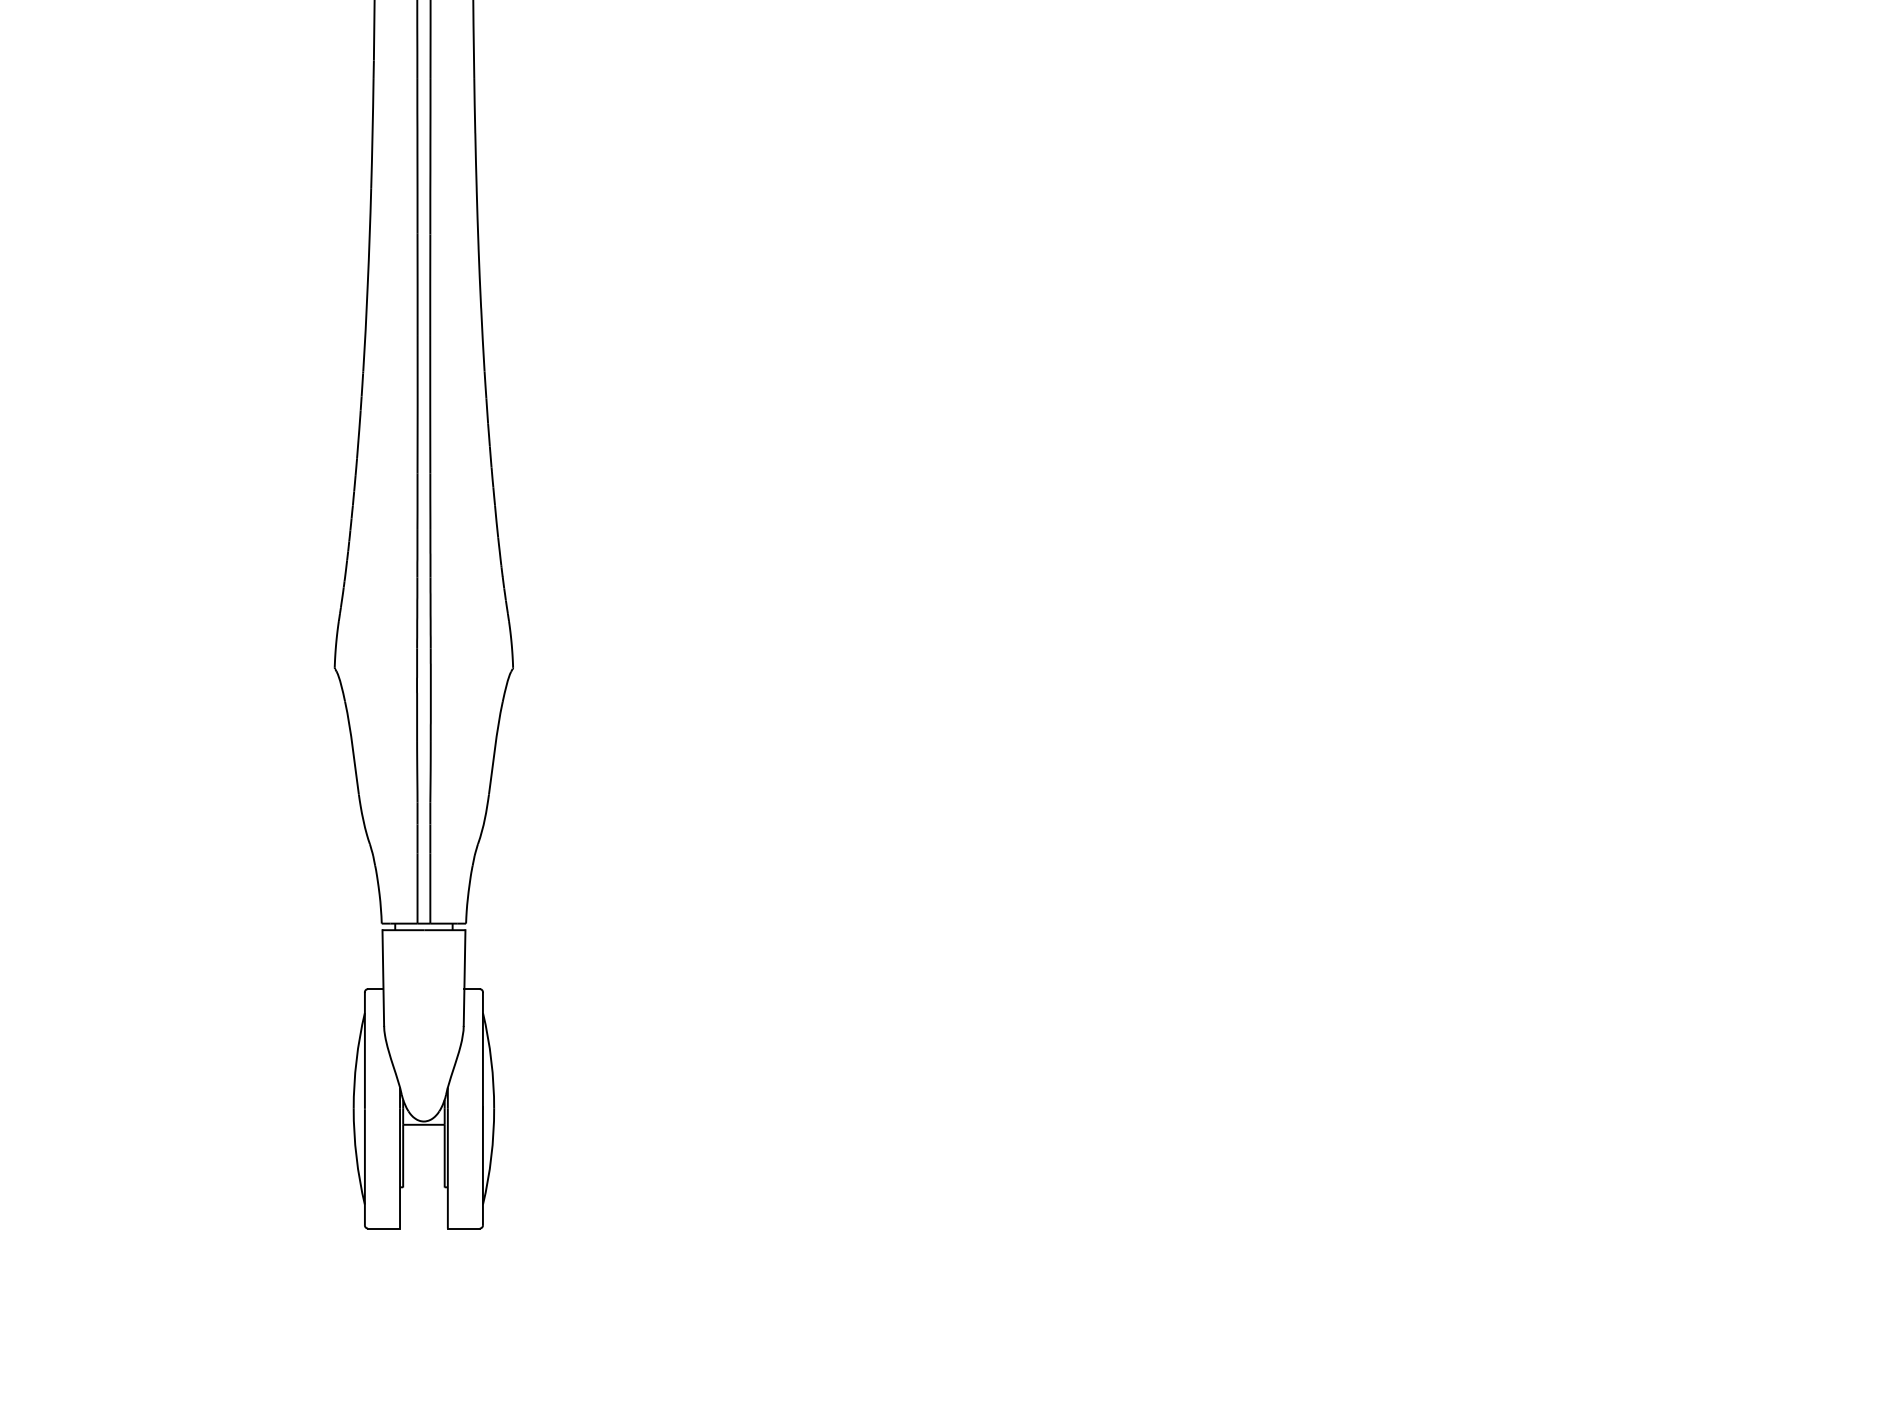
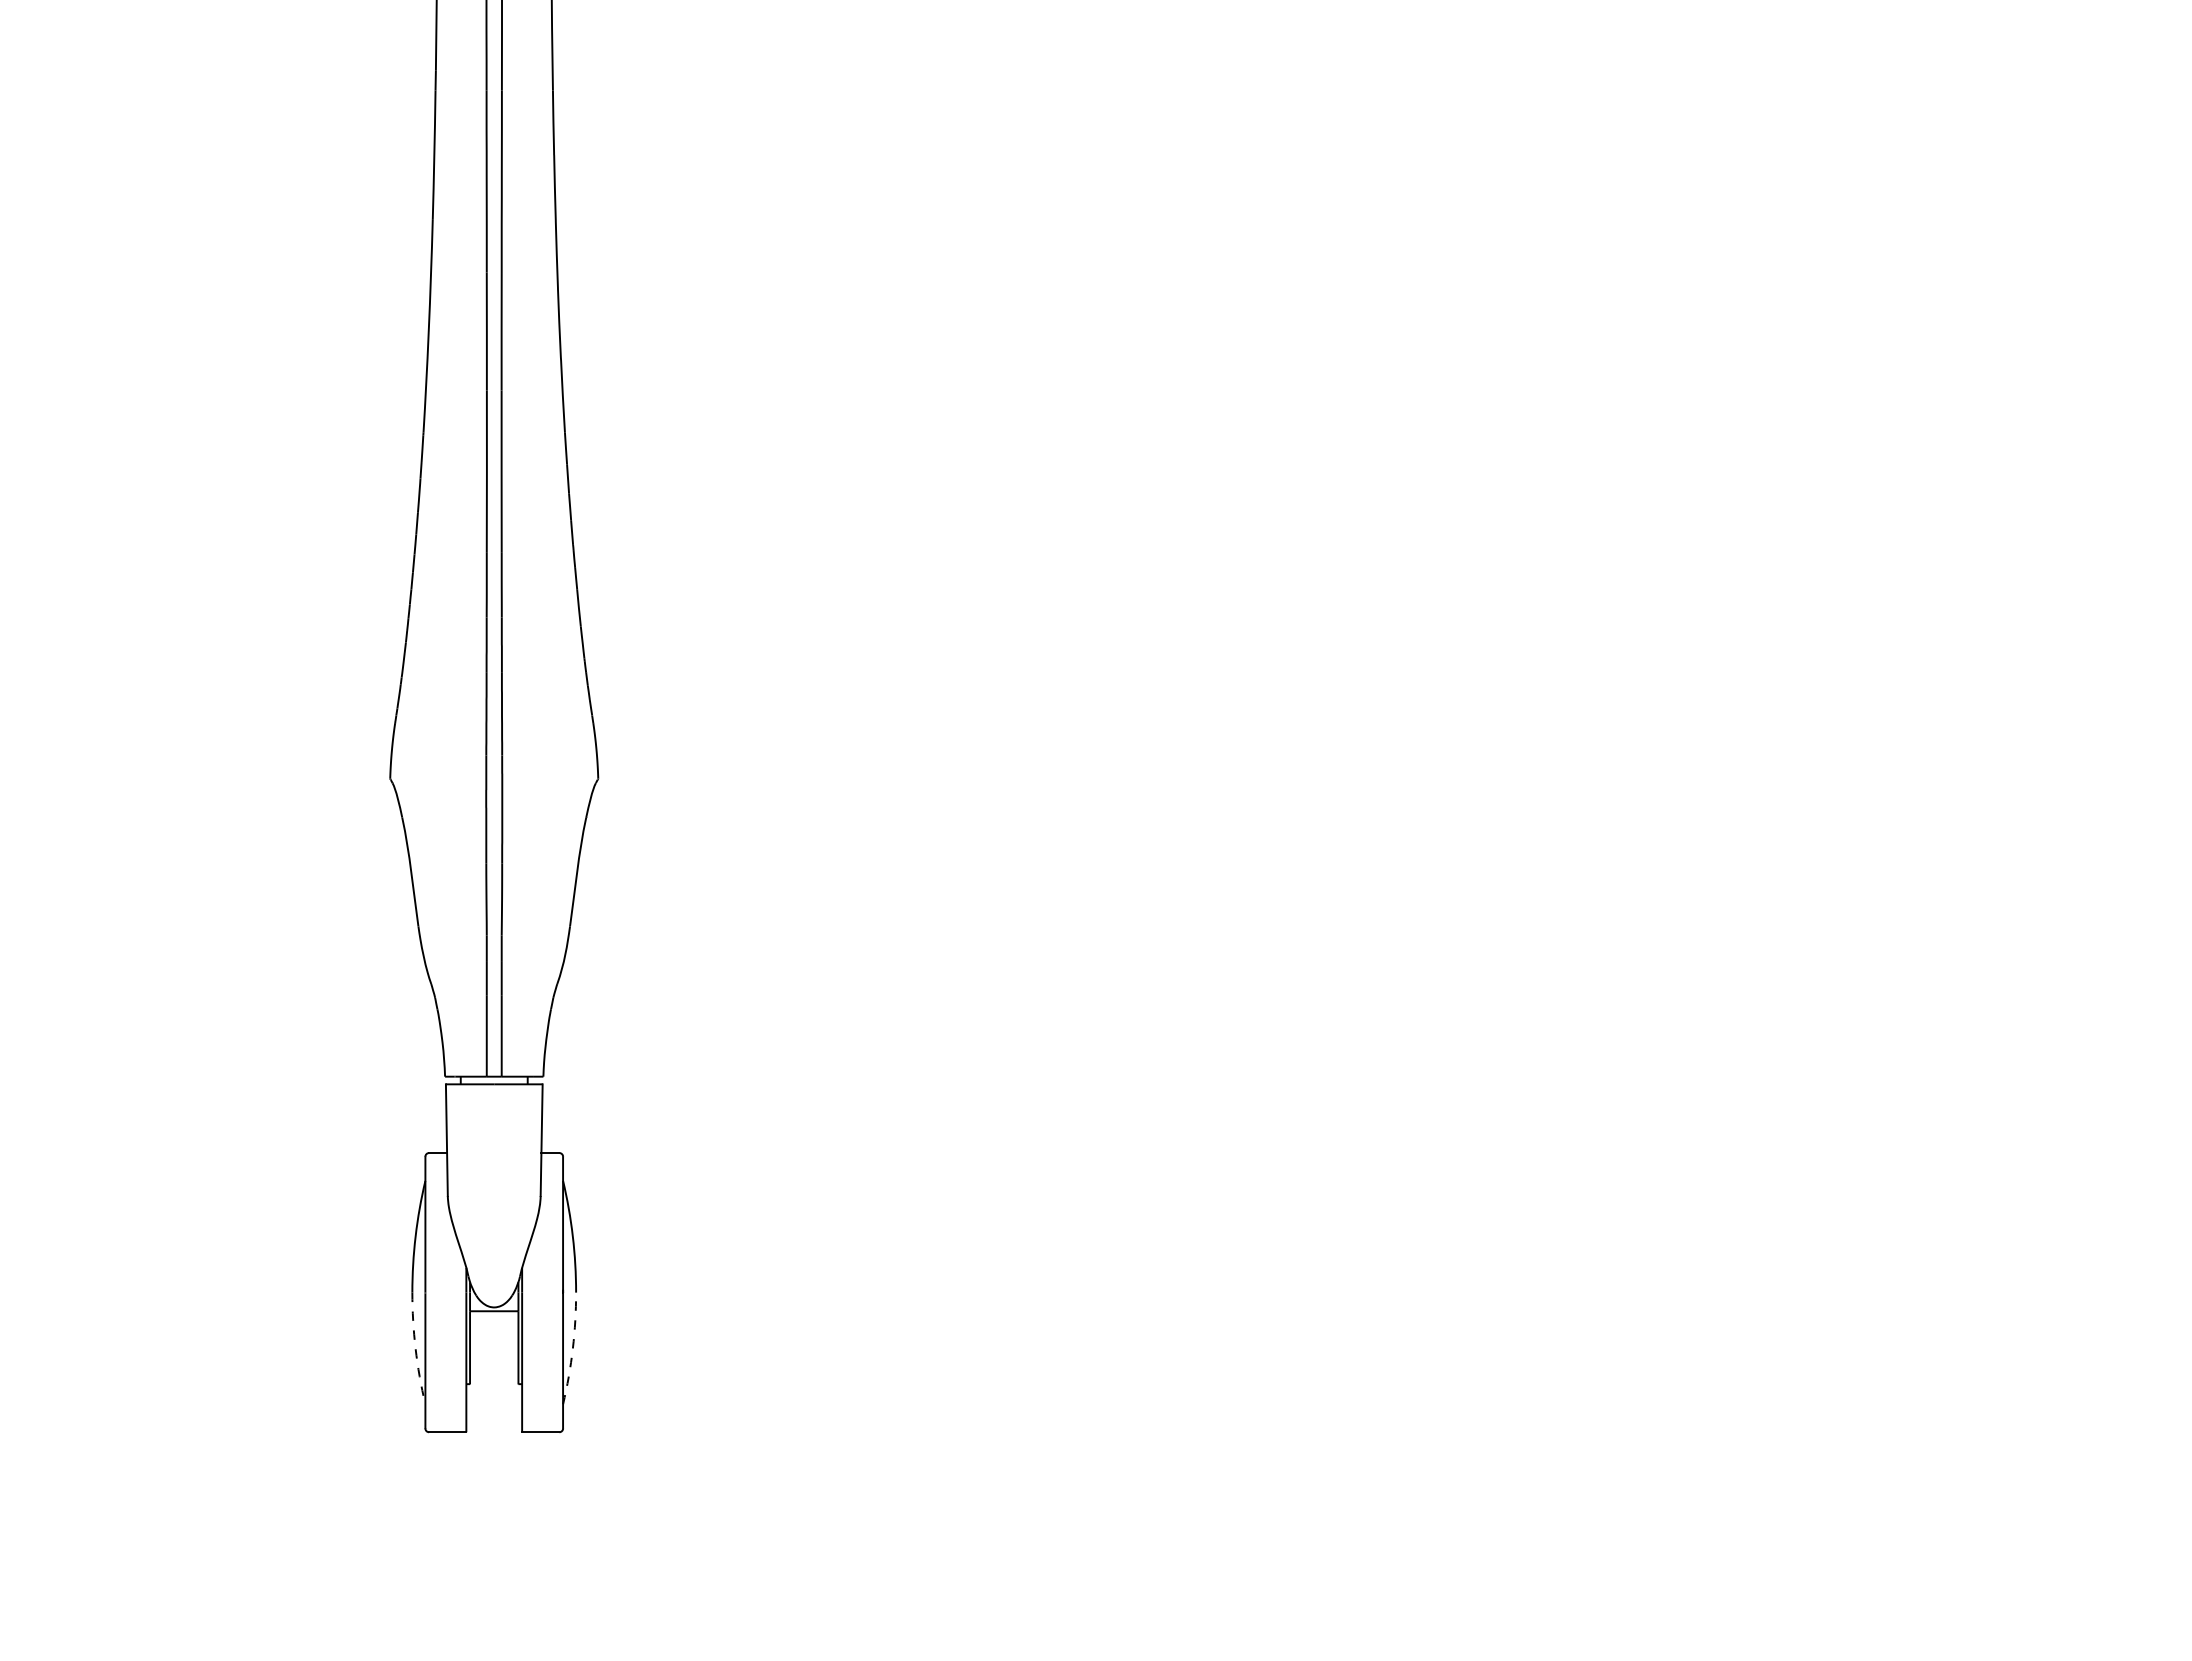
arc: (356, 1156) -> (415, 1348), solid -> dashed
arc: (491, 1156) -> (572, 1348), solid -> dashed

